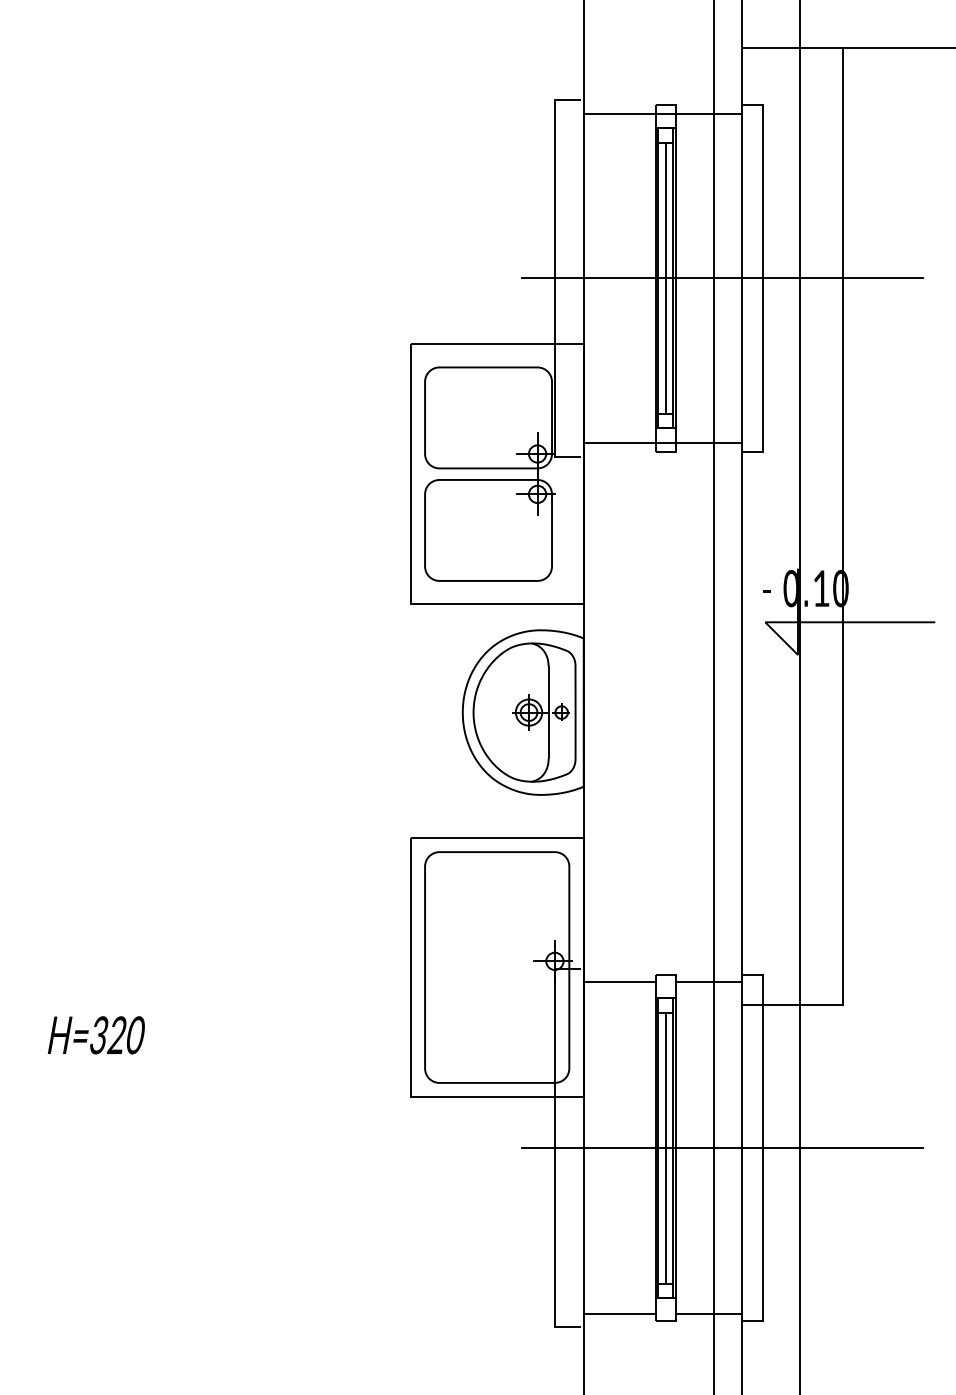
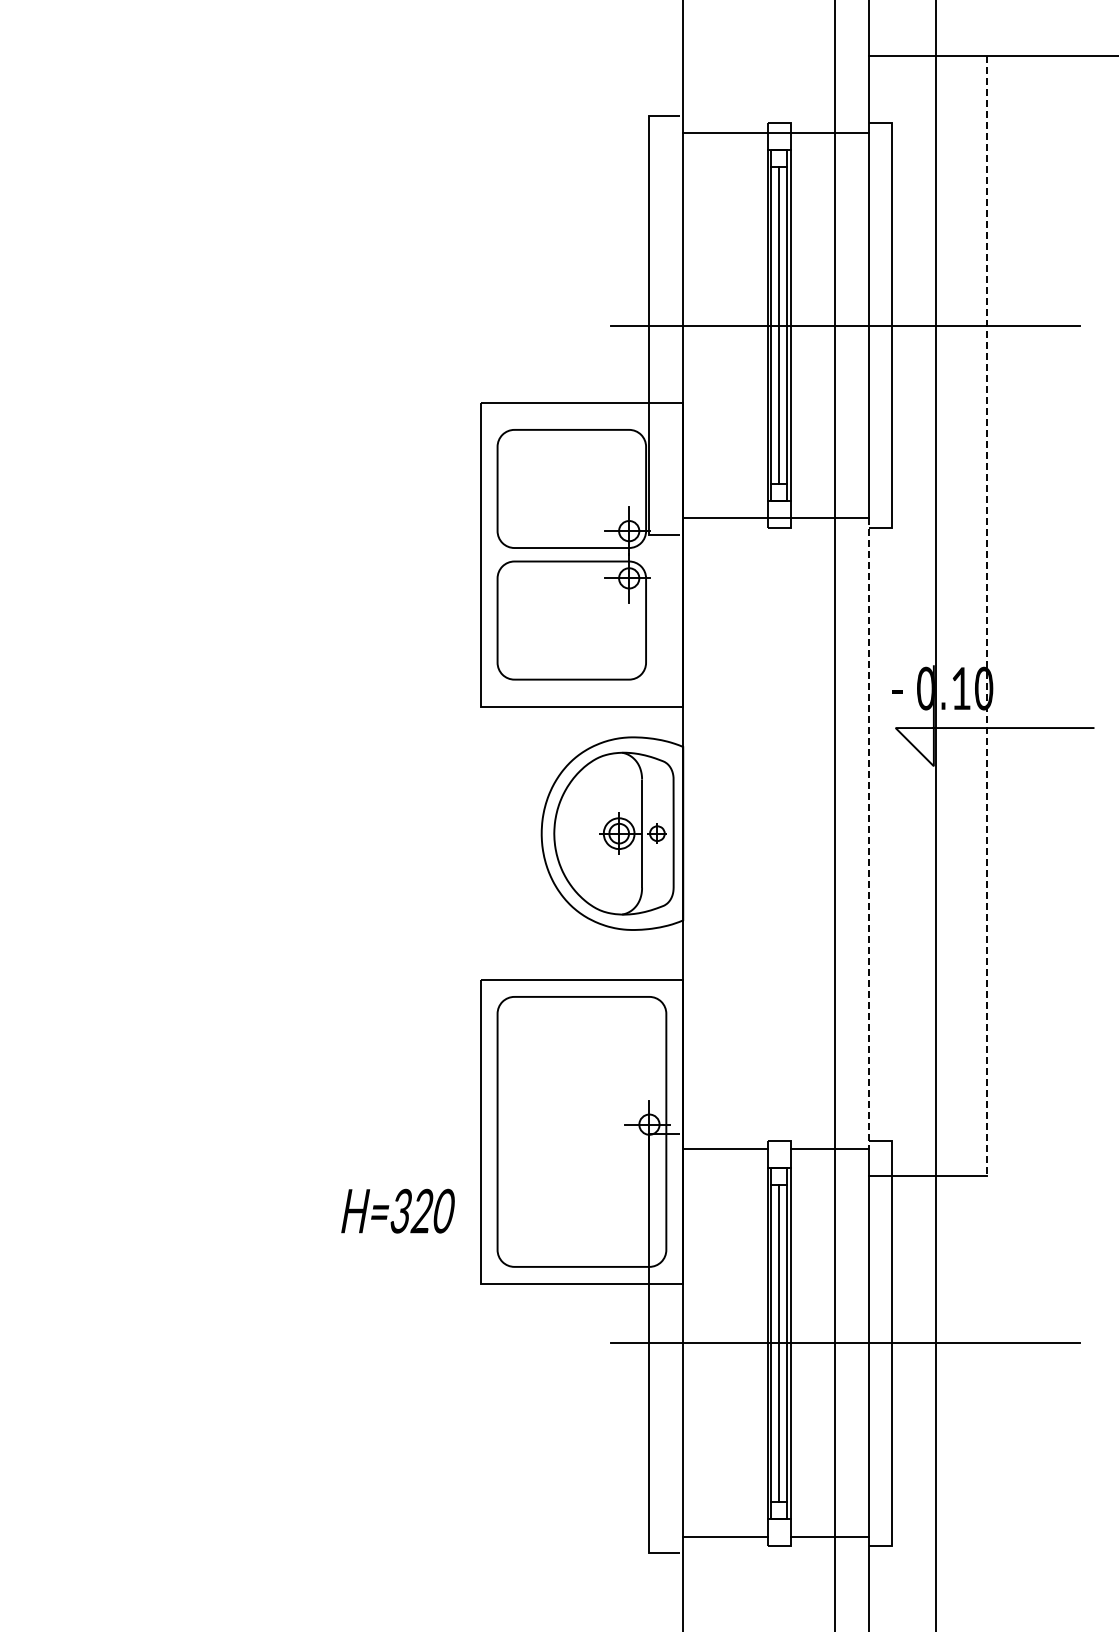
line: (842, 526) -> (986, 616), solid -> dashed
line: (742, 712) -> (868, 833), solid -> dashed
text: (95, 1034) -> (397, 1210), moved

